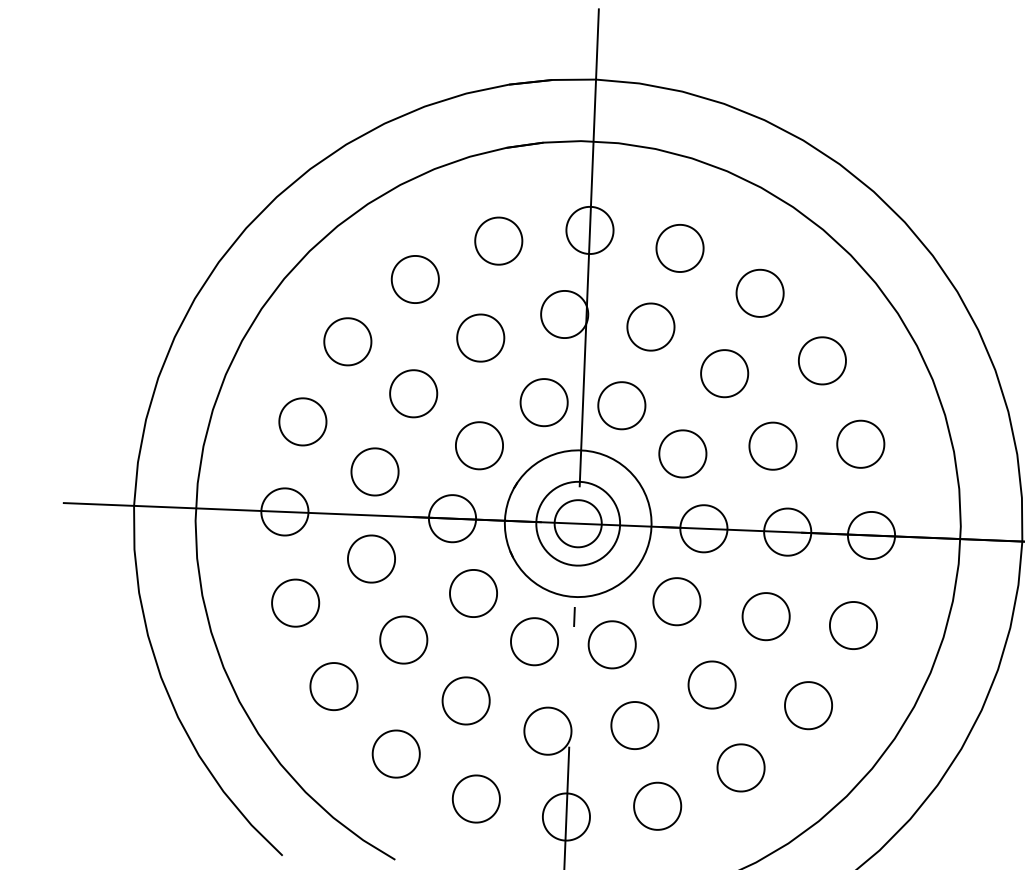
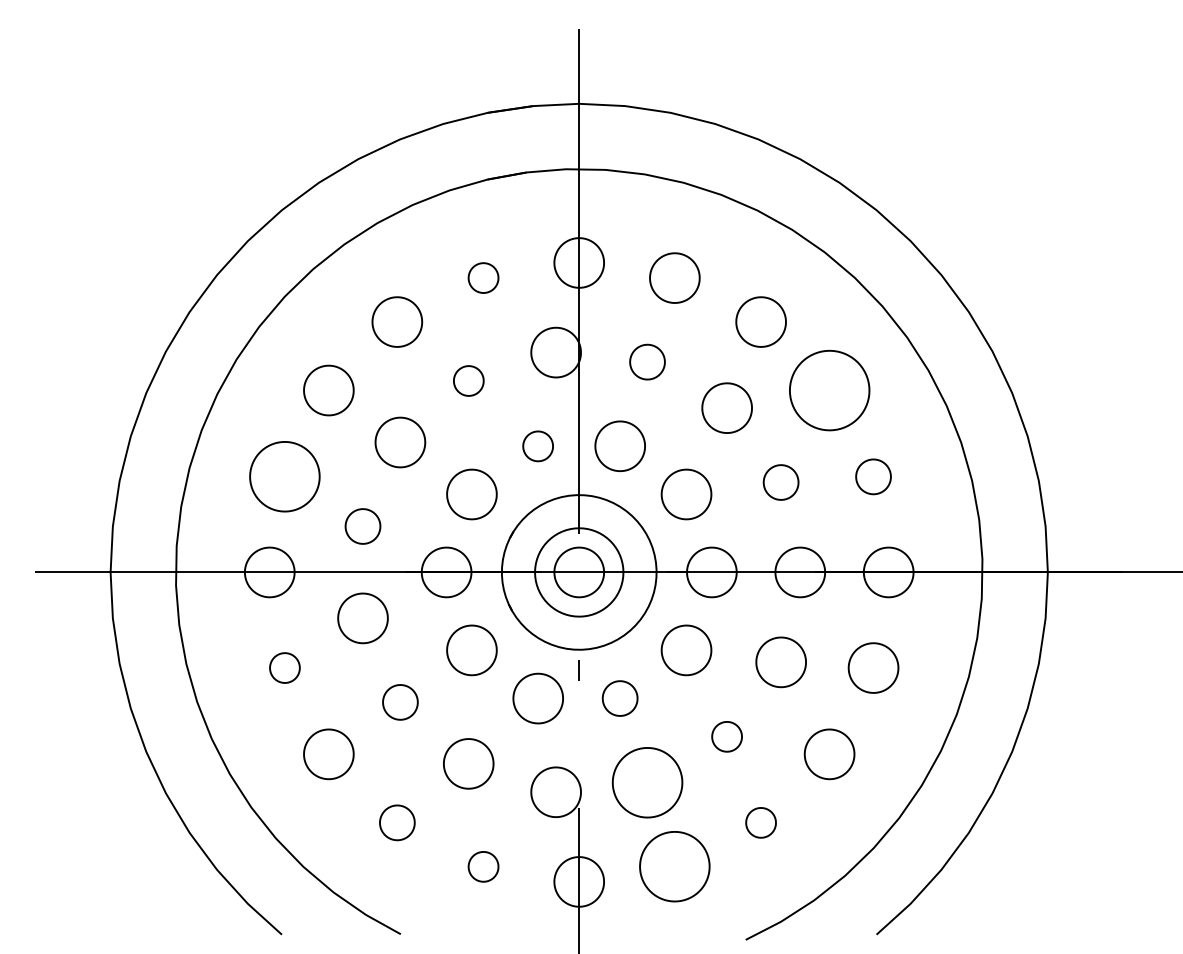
part: (498, 240) -> (483, 277), size x0.6
part: (650, 326) -> (647, 361), size x0.7
part: (480, 337) -> (468, 380), size x0.6
part: (822, 360) -> (829, 390), size x1.6
part: (543, 402) -> (537, 446), size x0.6
part: (302, 421) -> (284, 476), size x1.4
part: (860, 443) -> (873, 476), size x0.7
part: (772, 446) -> (780, 482), size x0.7
part: (374, 471) -> (362, 526), size x0.7
part: (295, 602) -> (284, 667), size x0.6
part: (403, 640) -> (400, 702), size x0.7
part: (611, 644) -> (619, 698), size x0.7
part: (711, 684) -> (726, 736), size x0.6
part: (634, 725) -> (647, 782), size x1.4
part: (396, 753) -> (397, 822), size x0.7
part: (740, 767) -> (760, 822), size x0.6
part: (476, 798) -> (483, 866), size x0.6
part: (657, 806) -> (674, 866), size x1.4

